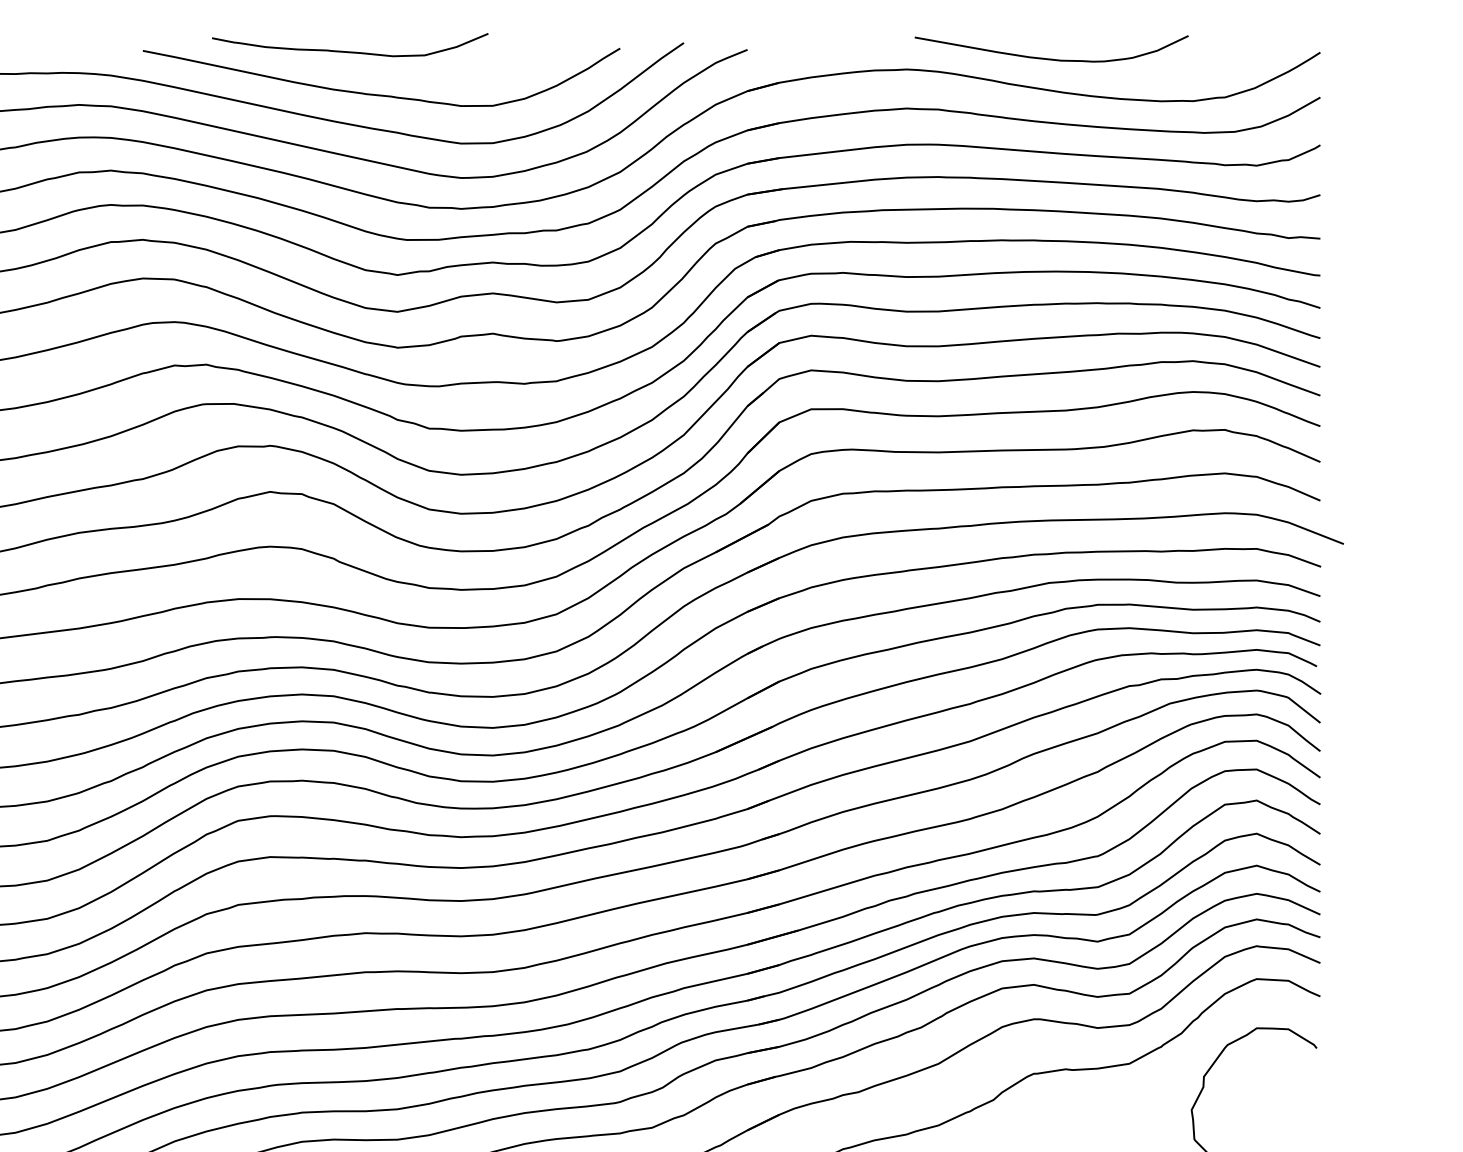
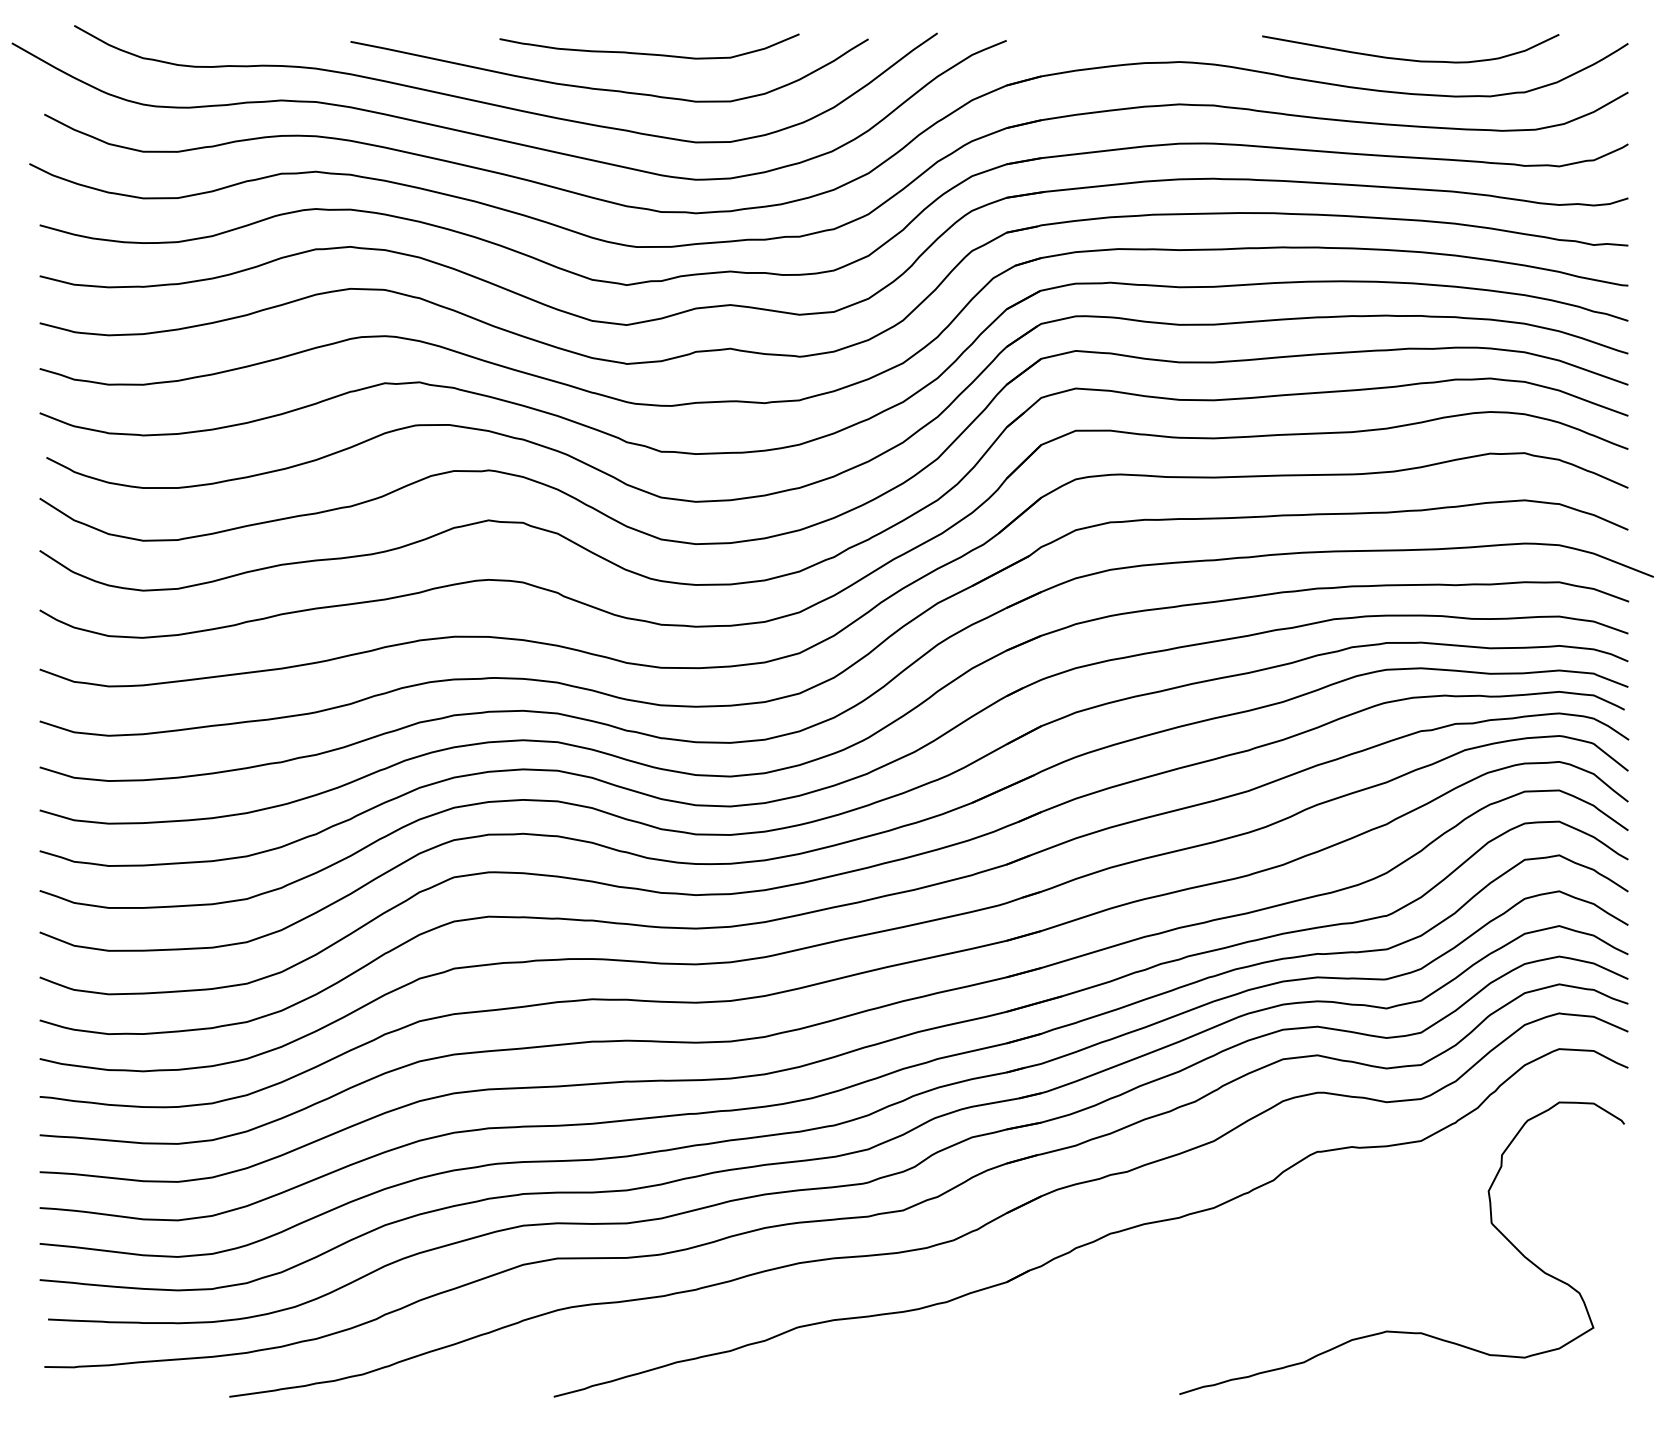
curve: (350, 51) -> (649, 53), moved
curve: (1051, 58) -> (1410, 59), moved

